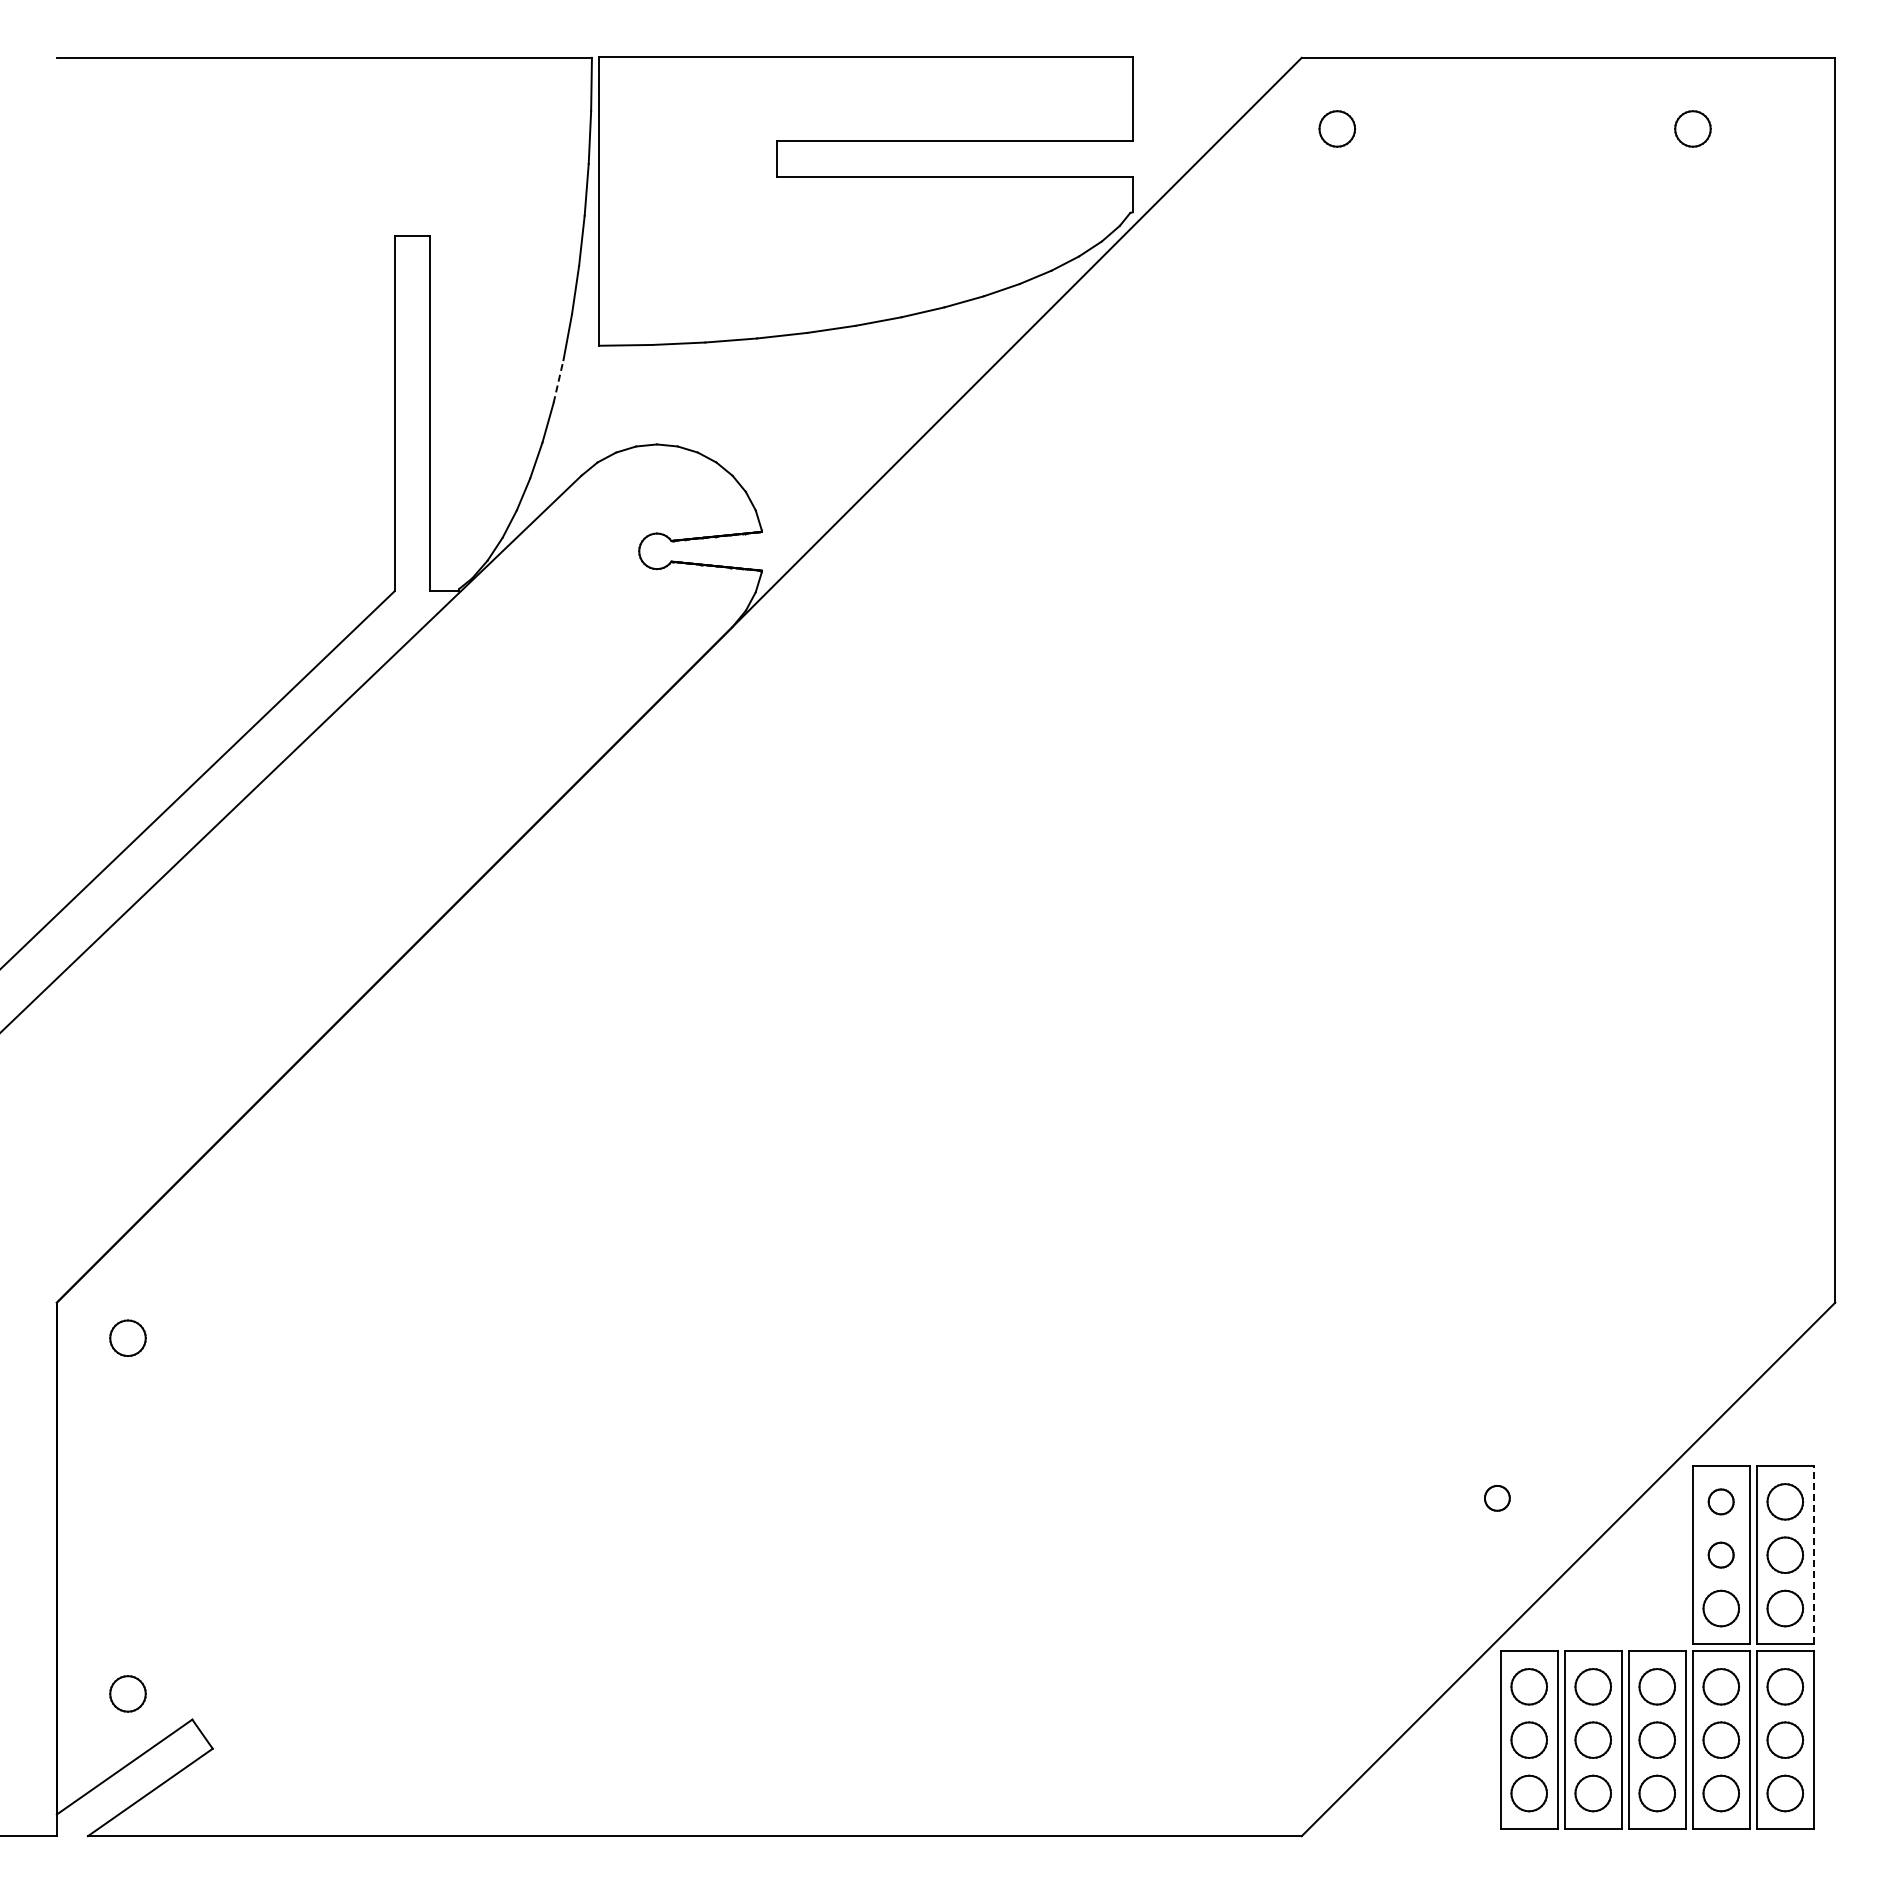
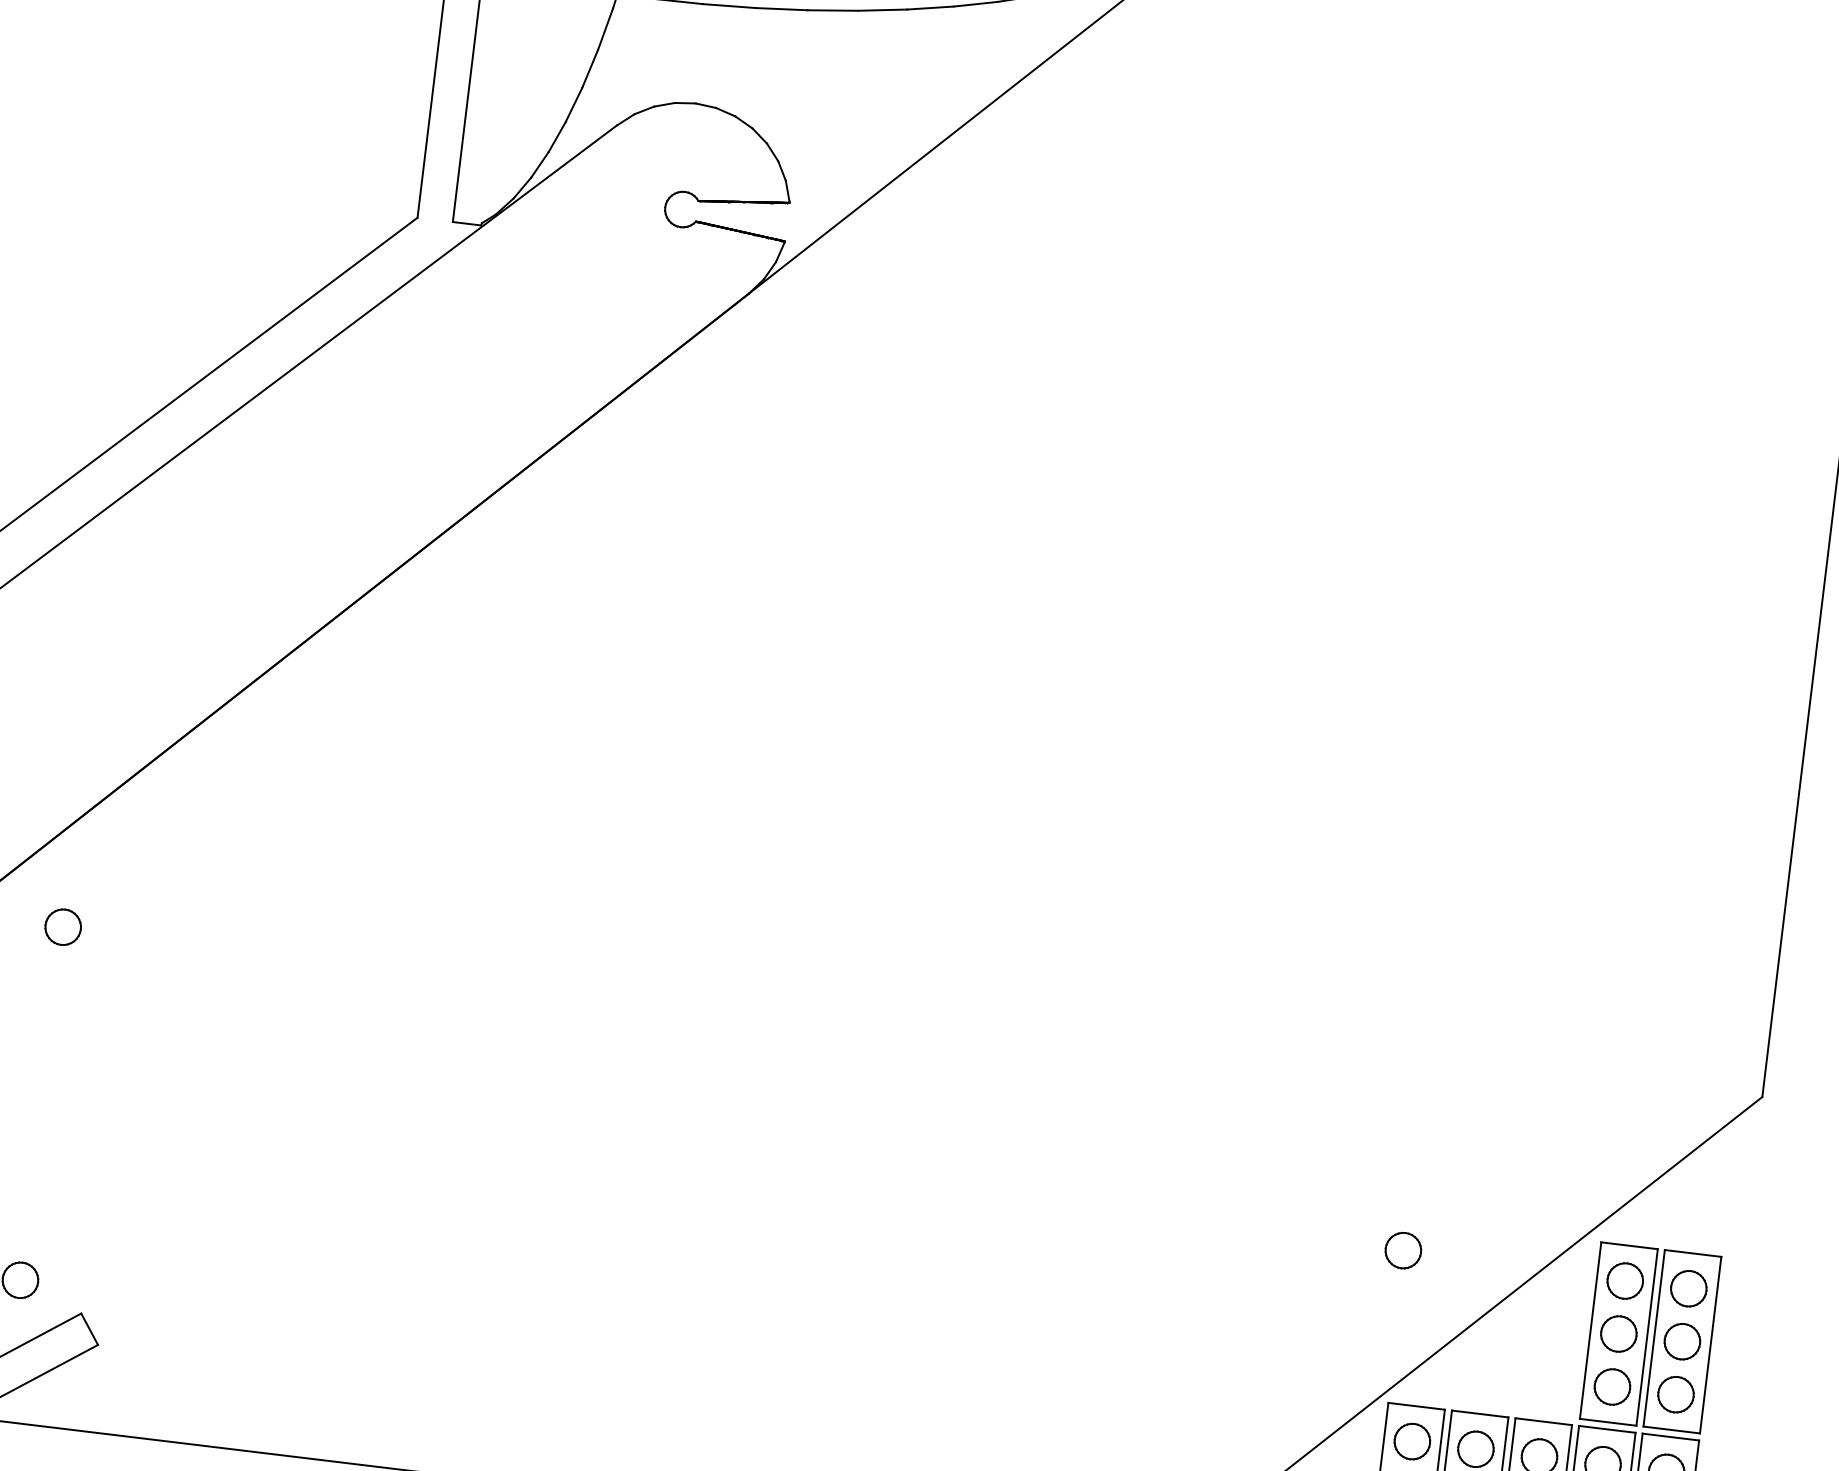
line: (558, 381) -> (605, 29), dashed -> solid
part: (1497, 1498) -> (1403, 1250), size x1.43
part: (1720, 1501) -> (1624, 1280), size x1.43
part: (1720, 1554) -> (1618, 1333), size x1.43
line: (1813, 1555) -> (1710, 1345), dashed -> solid

